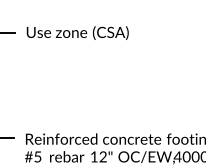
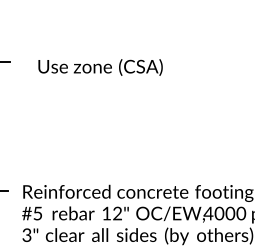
text: (77, 33) -> (100, 67), moved

